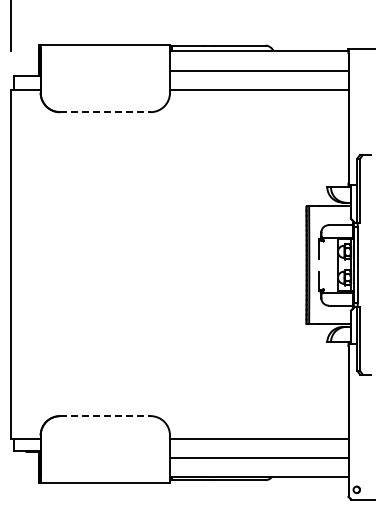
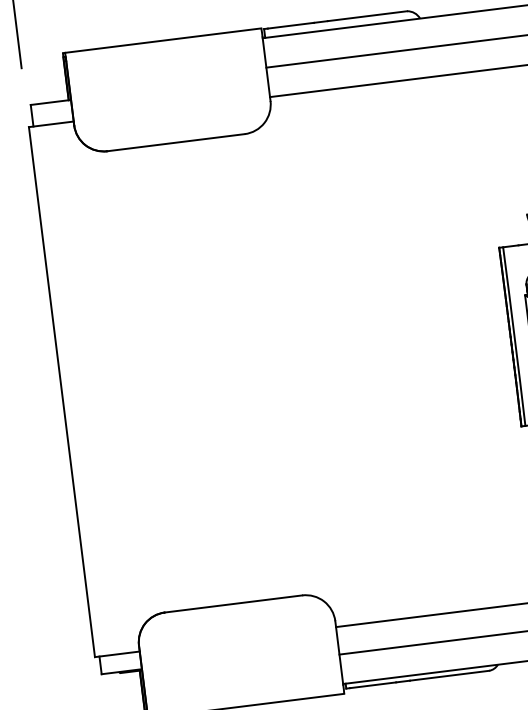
line: (105, 112) -> (176, 143), dashed -> solid
line: (105, 416) -> (233, 604), dashed -> solid

